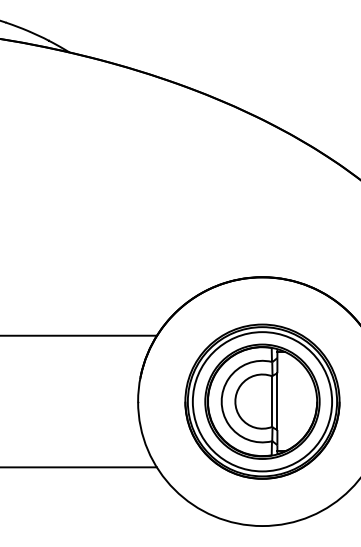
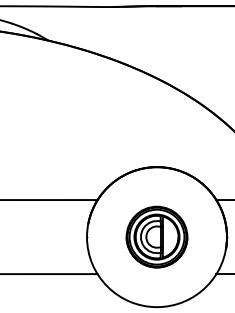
part: (261, 400) -> (156, 236), size x0.7

